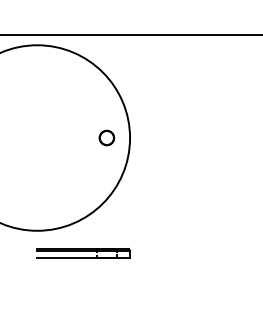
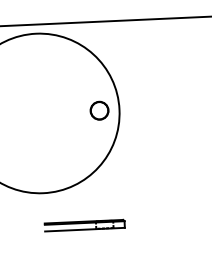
part: (106, 137) -> (99, 110), size x1.43
part: (83, 253) -> (84, 225), moved

